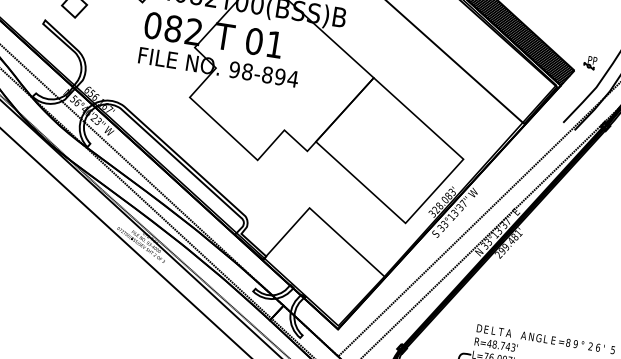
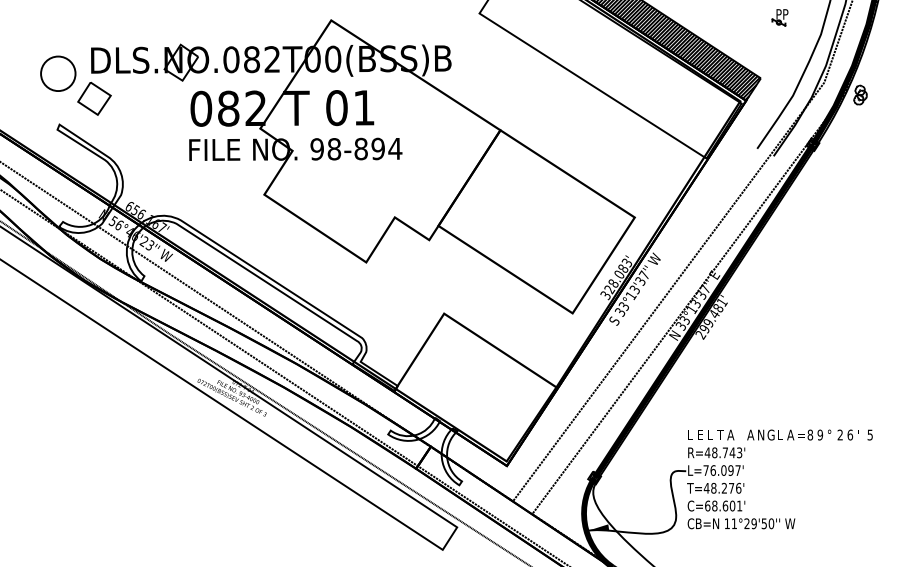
part: (590, 62) -> (779, 17), moved
text: (479, 328) -> (691, 434), D -> L
text: (553, 340) -> (790, 434), E -> A

